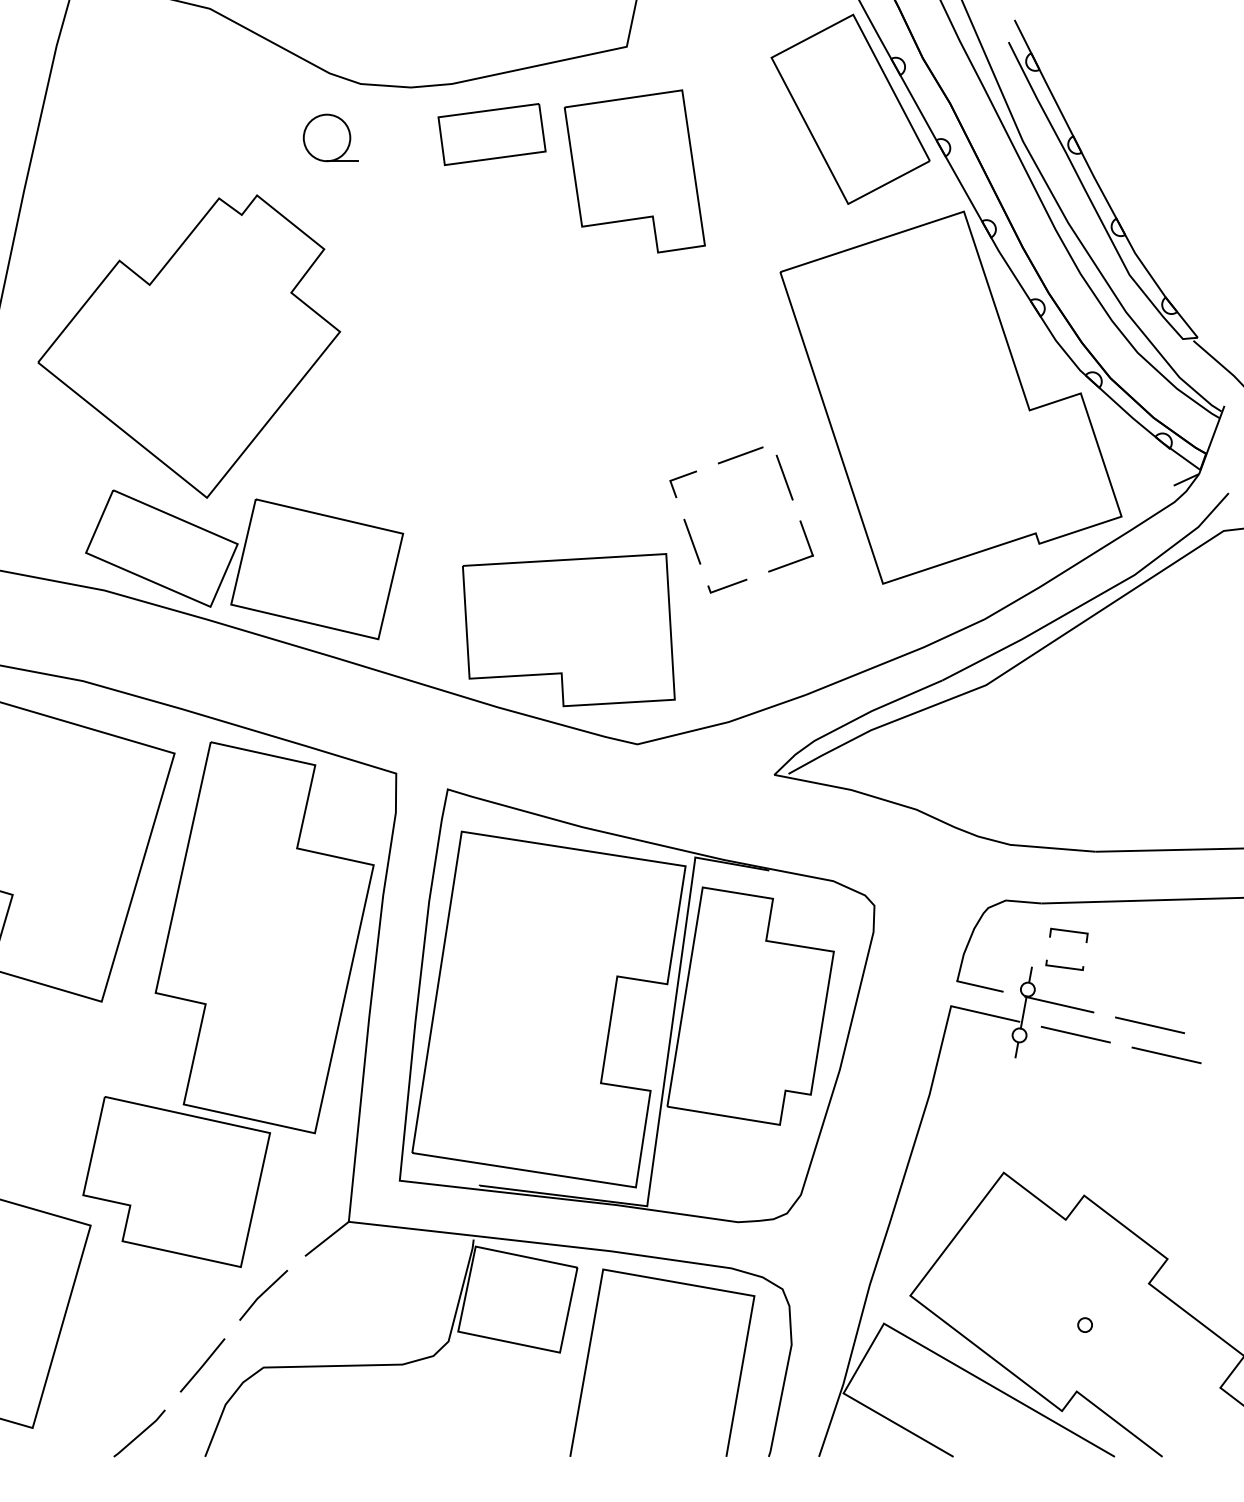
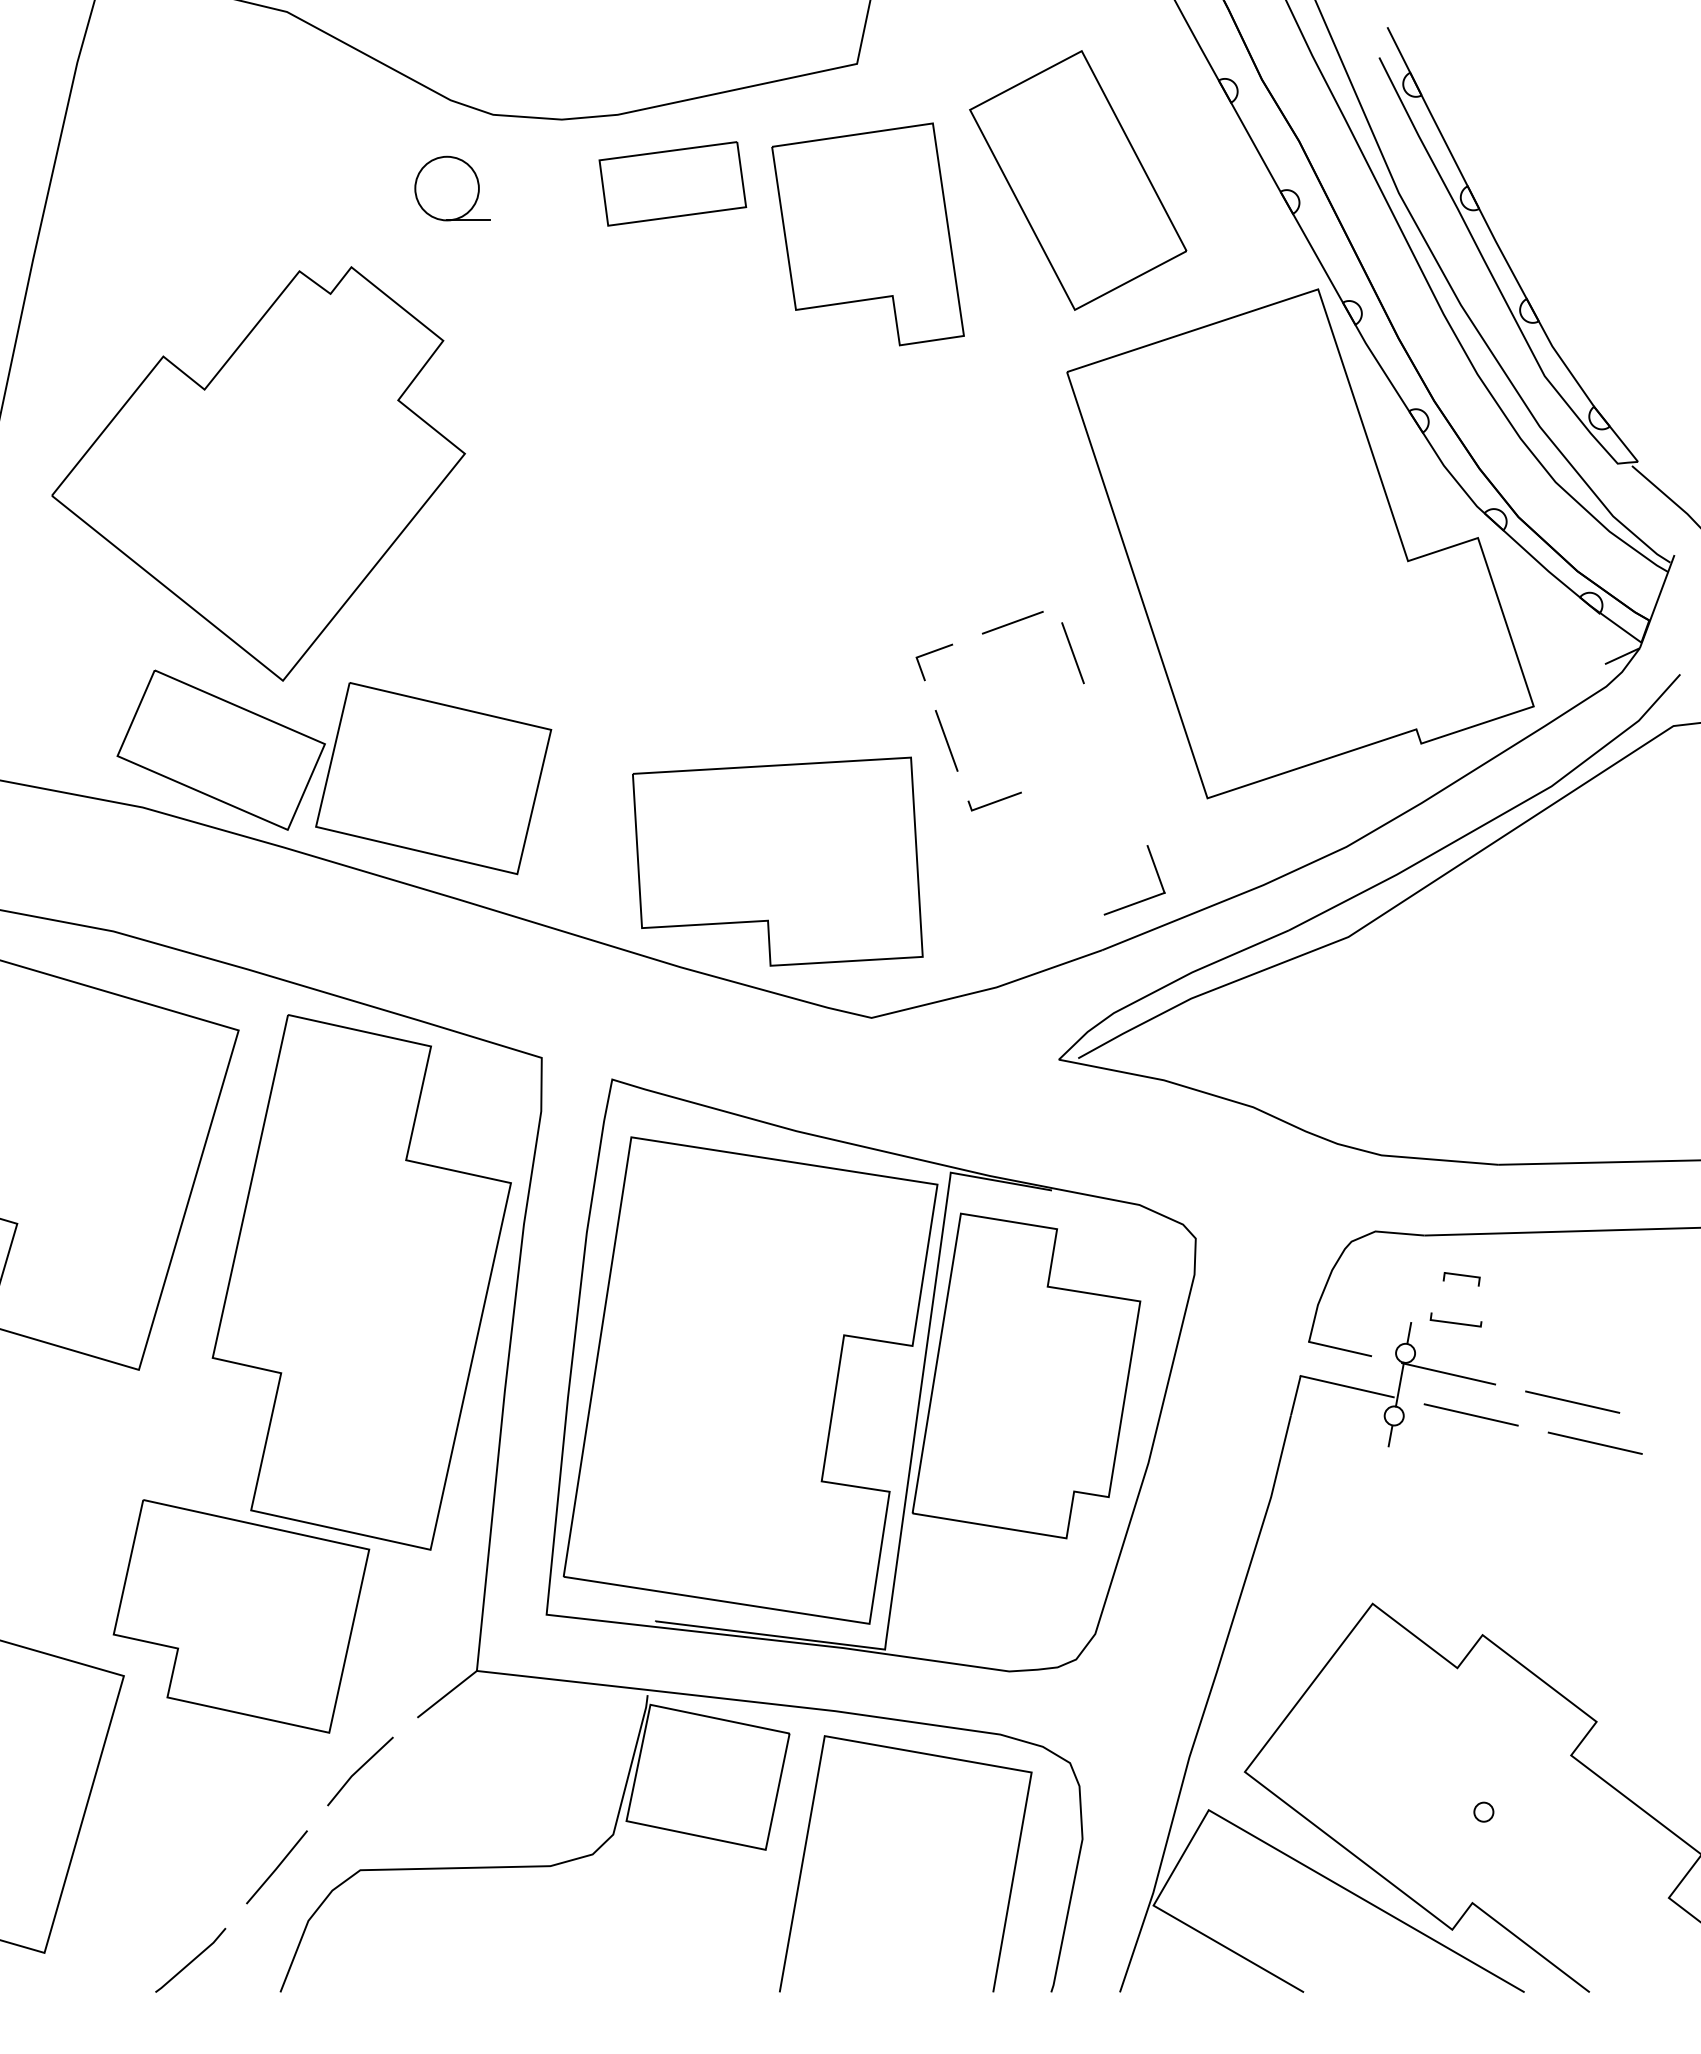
part: (850, 109) -> (1078, 180), moved
part: (795, 561) -> (1140, 900), moved
part: (1068, 935) -> (1461, 1279), size x0.7

